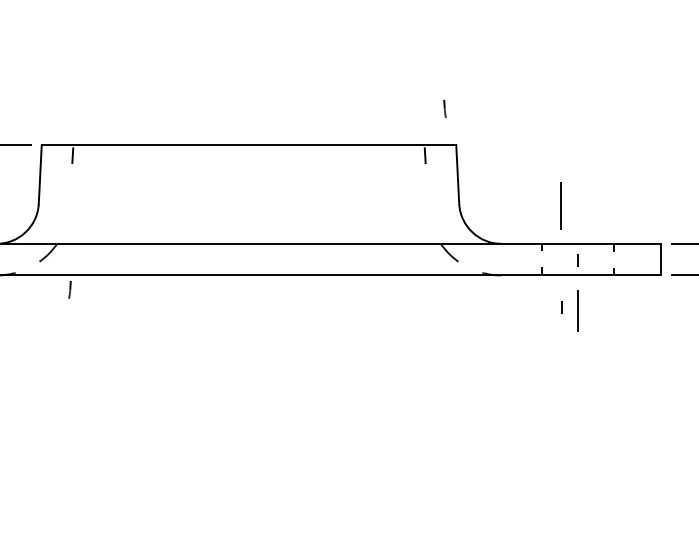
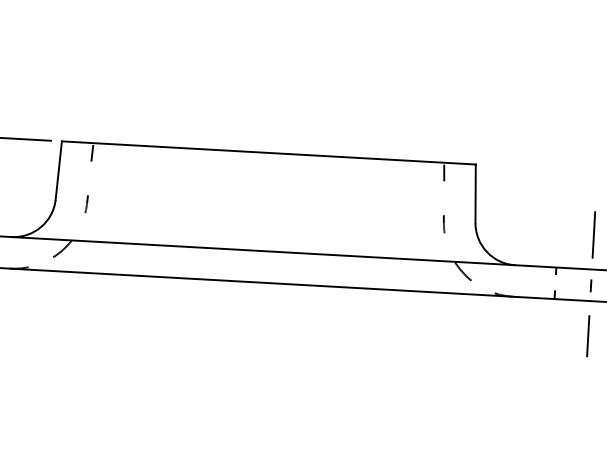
line: (444, 108) -> (443, 223), moved
line: (560, 205) -> (593, 234), moved
line: (69, 289) -> (86, 203), moved
line: (561, 307) -> (571, 332), removed

